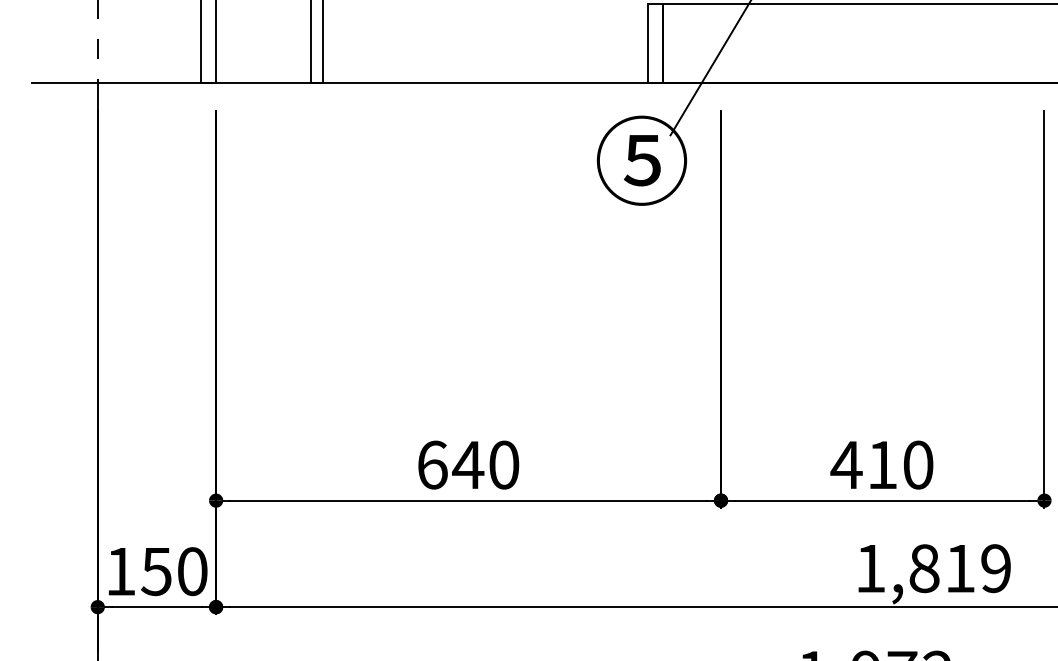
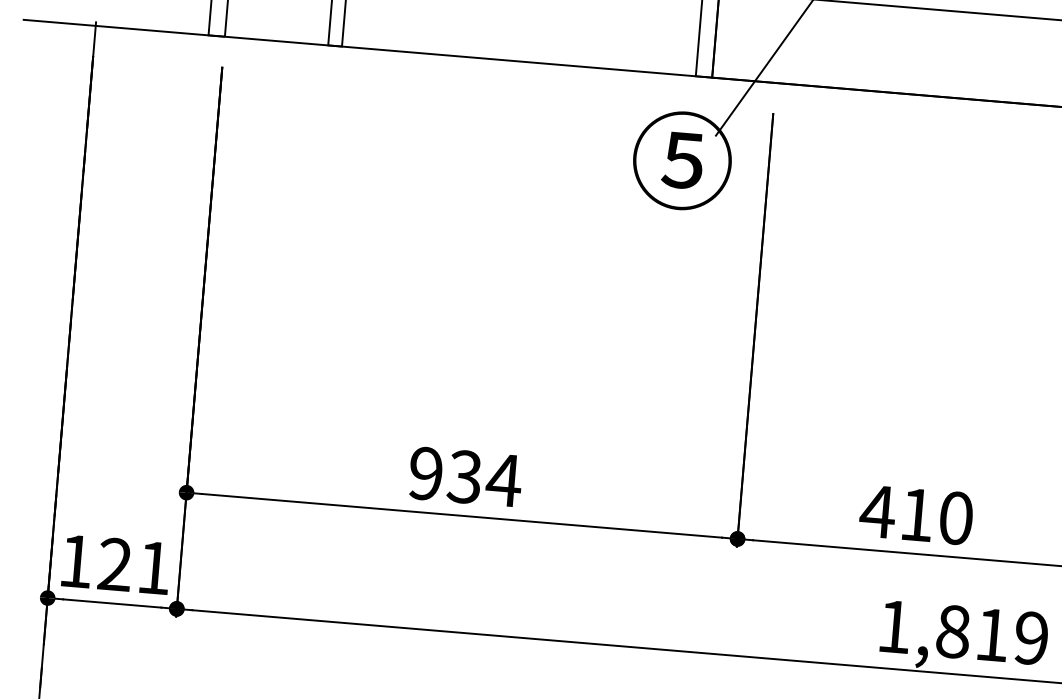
text: (468, 464) -> (465, 476), 640 -> 934
text: (174, 571) -> (134, 566), 150 -> 121

